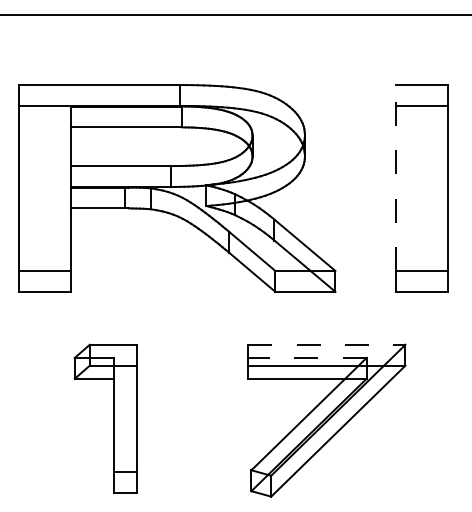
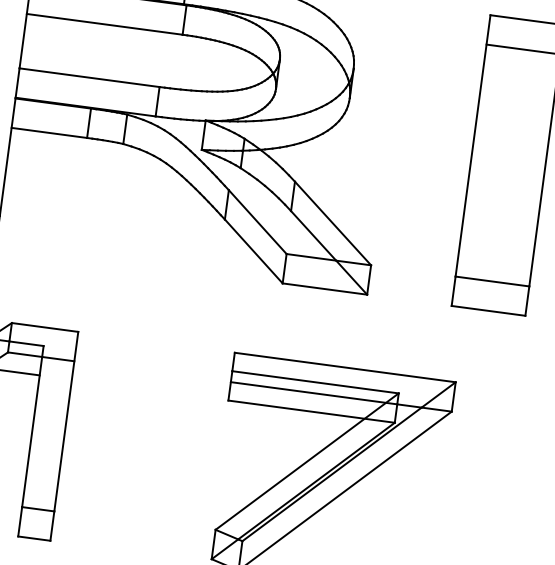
line: (395, 178) -> (472, 146), dashed -> solid
line: (326, 344) -> (344, 367), dashed -> solid
line: (307, 357) -> (315, 381), dashed -> solid

